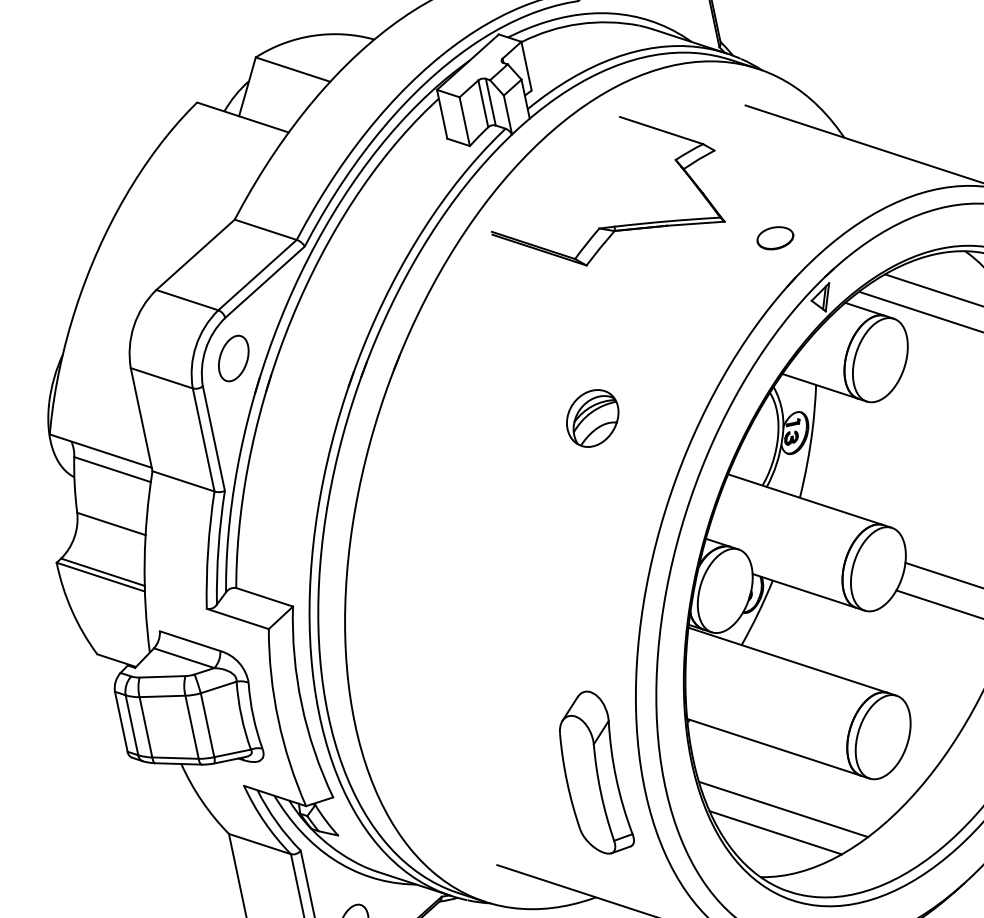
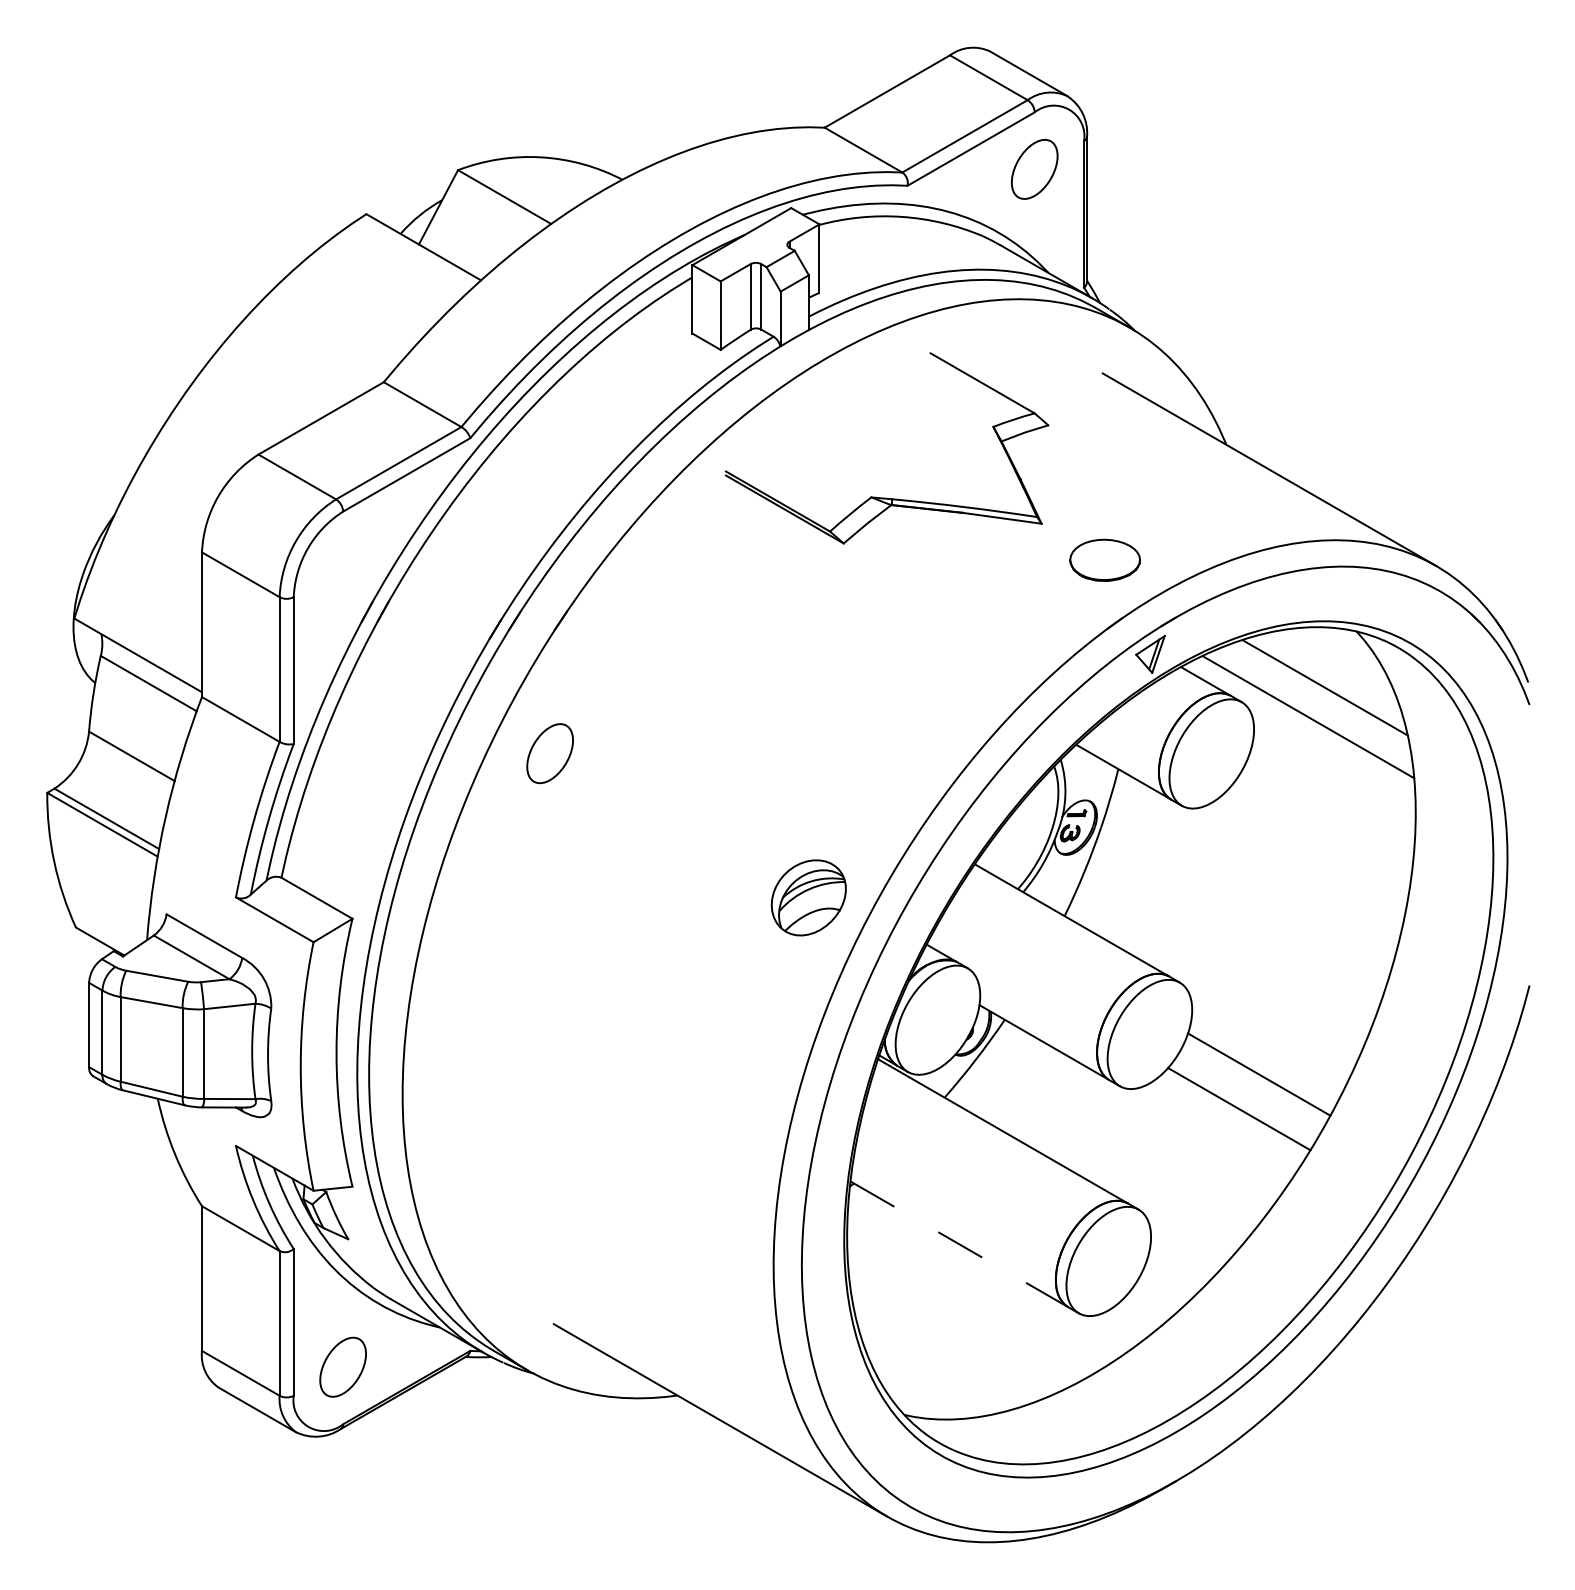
part: (775, 237) -> (1105, 559), size x1.4
part: (233, 358) -> (549, 753), moved
part: (592, 418) -> (808, 897), moved
line: (774, 747) -> (959, 1244), solid -> dashed
part: (592, 773) -> (707, 1228), removed
line: (783, 809) -> (954, 1330), removed
line: (775, 832) -> (937, 1359), removed

